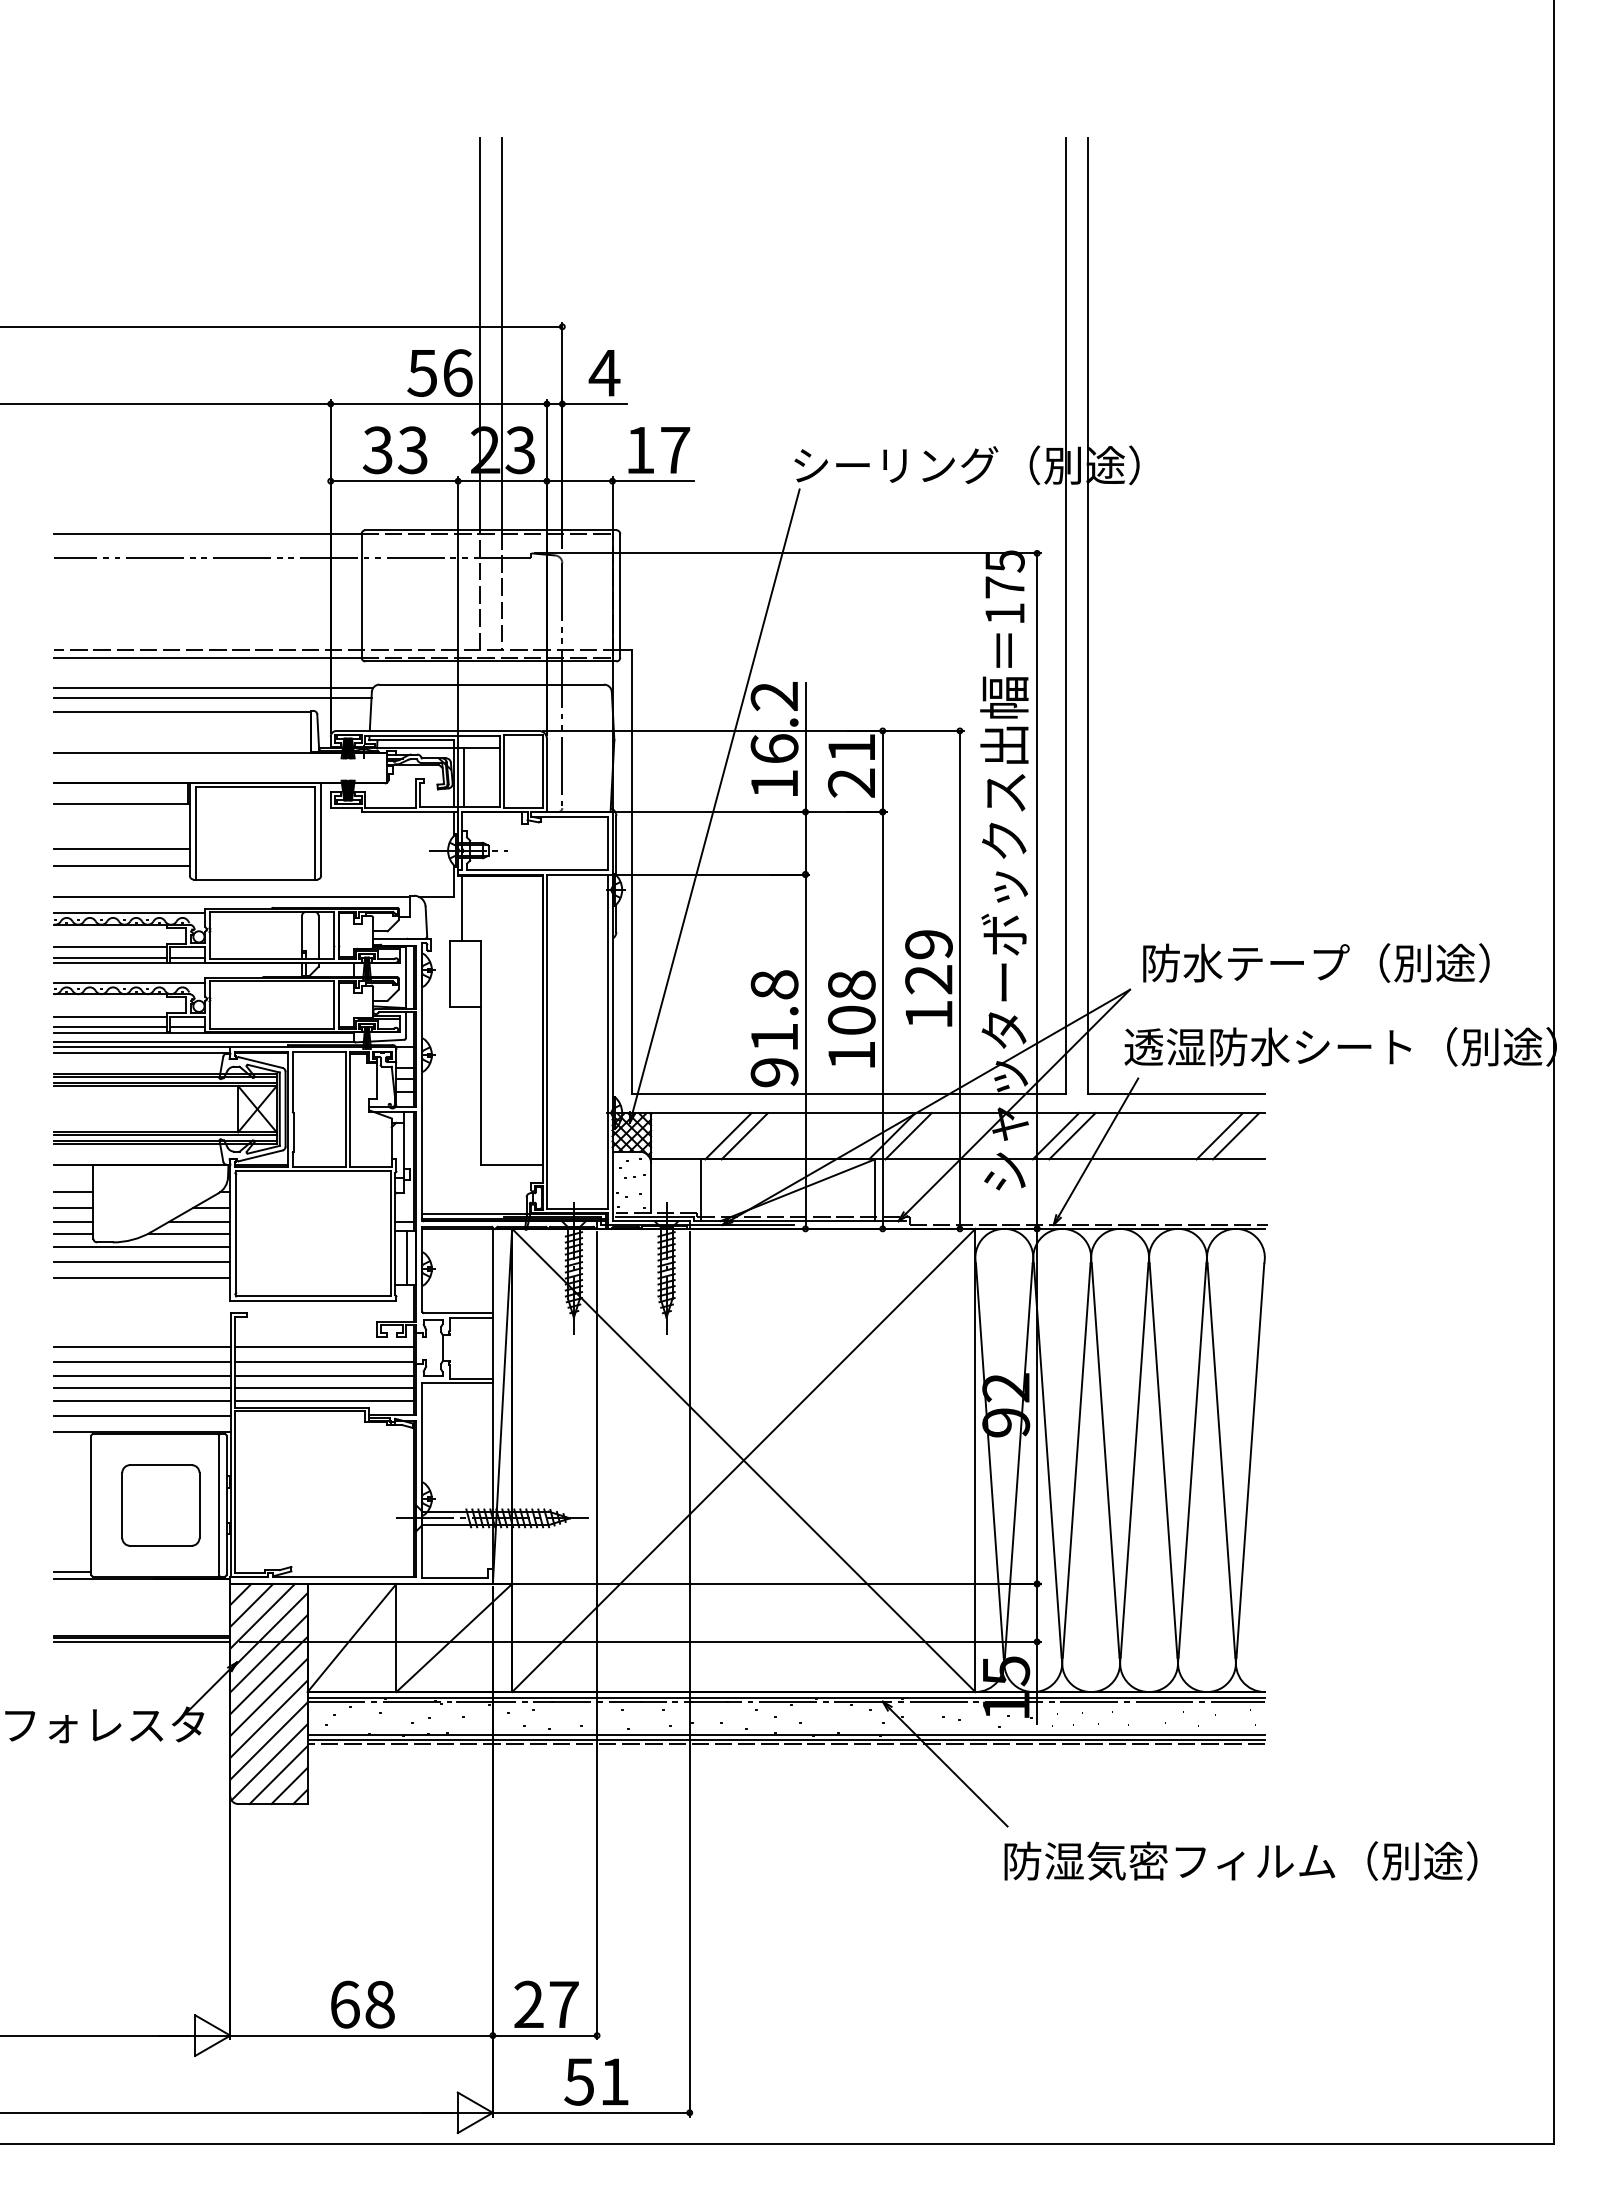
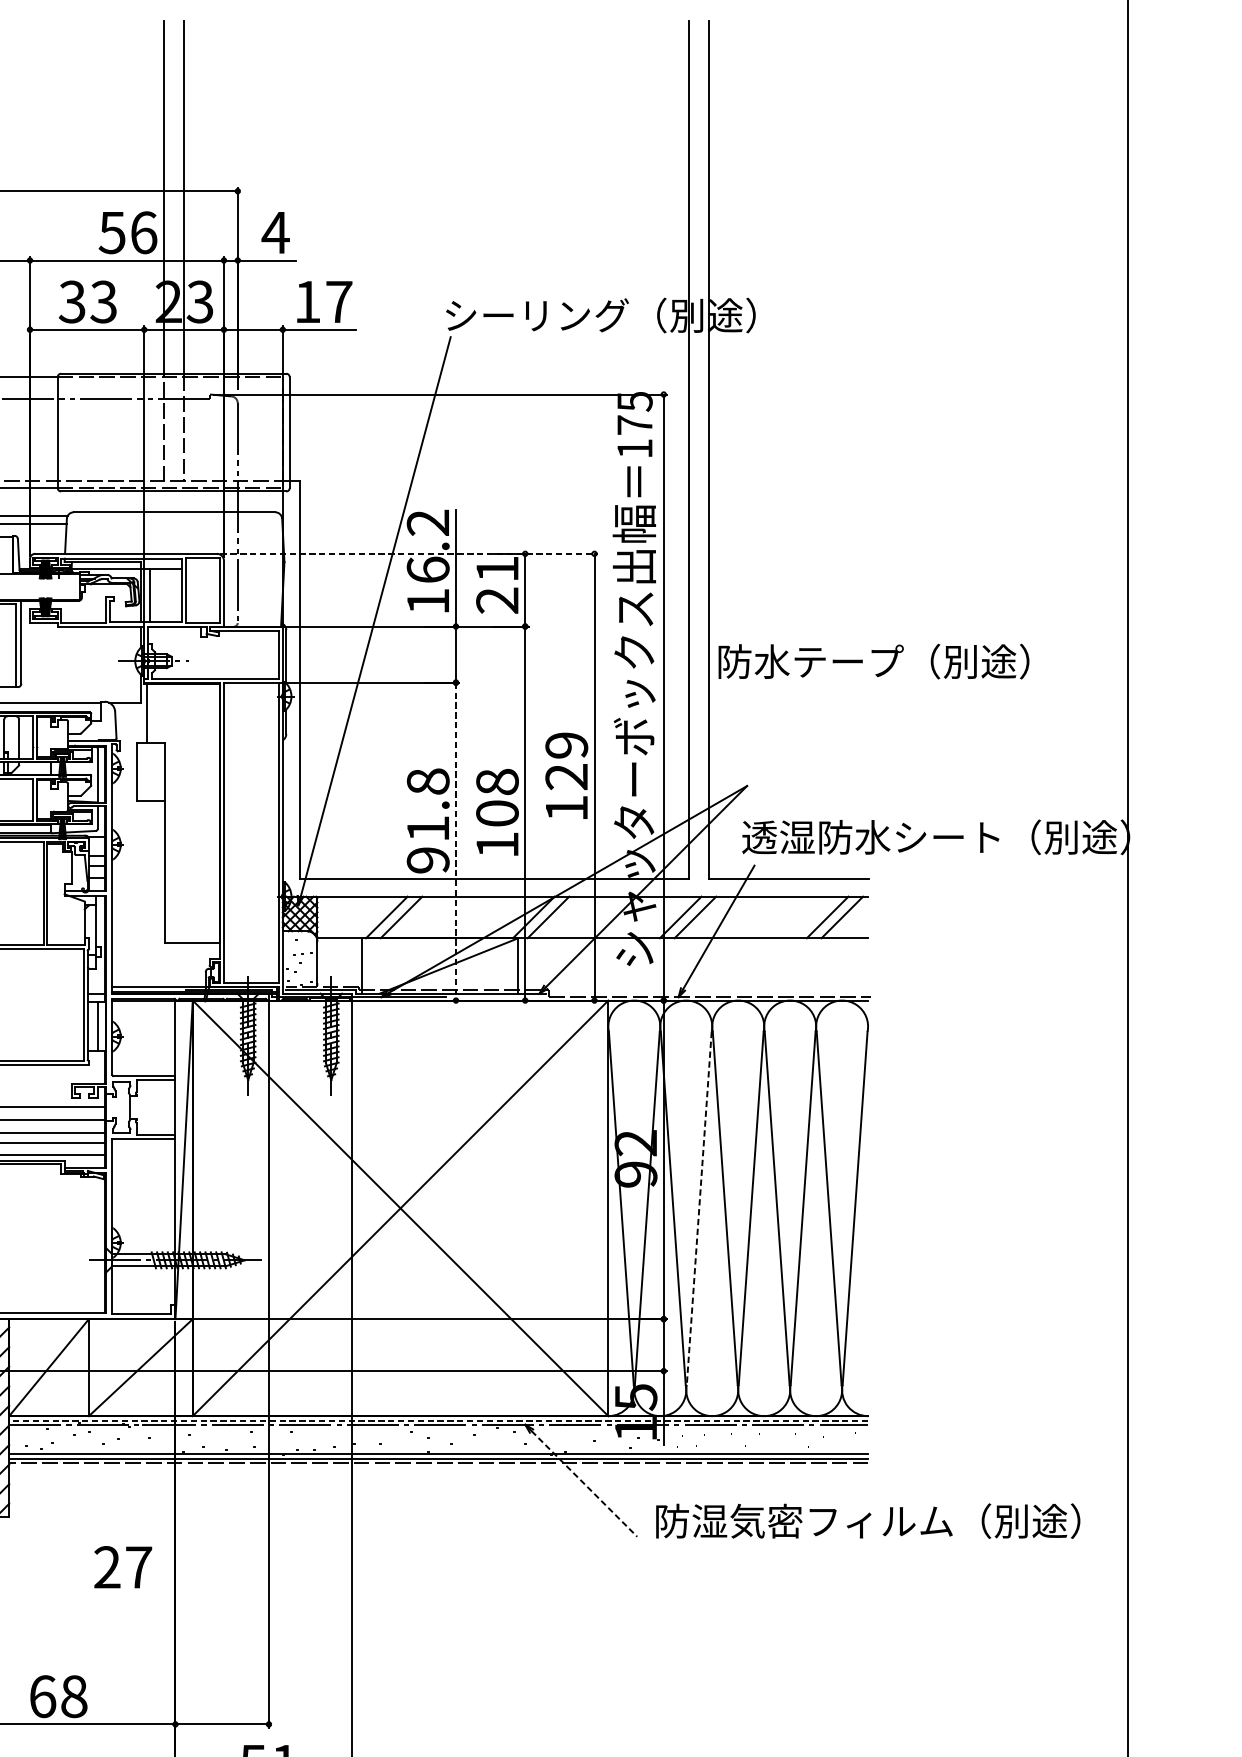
line: (753, 730) -> (409, 553), solid -> dashed
text: (1316, 962) -> (874, 661), moved
line: (805, 1052) -> (455, 842), solid -> dashed
line: (1076, 1460) -> (699, 1208), solid -> dashed
line: (786, 1697) -> (438, 1421), solid -> dashed
line: (949, 1767) -> (585, 1483), solid -> dashed
text: (1240, 1860) -> (867, 1520), moved
text: (546, 2003) -> (123, 1566), moved

